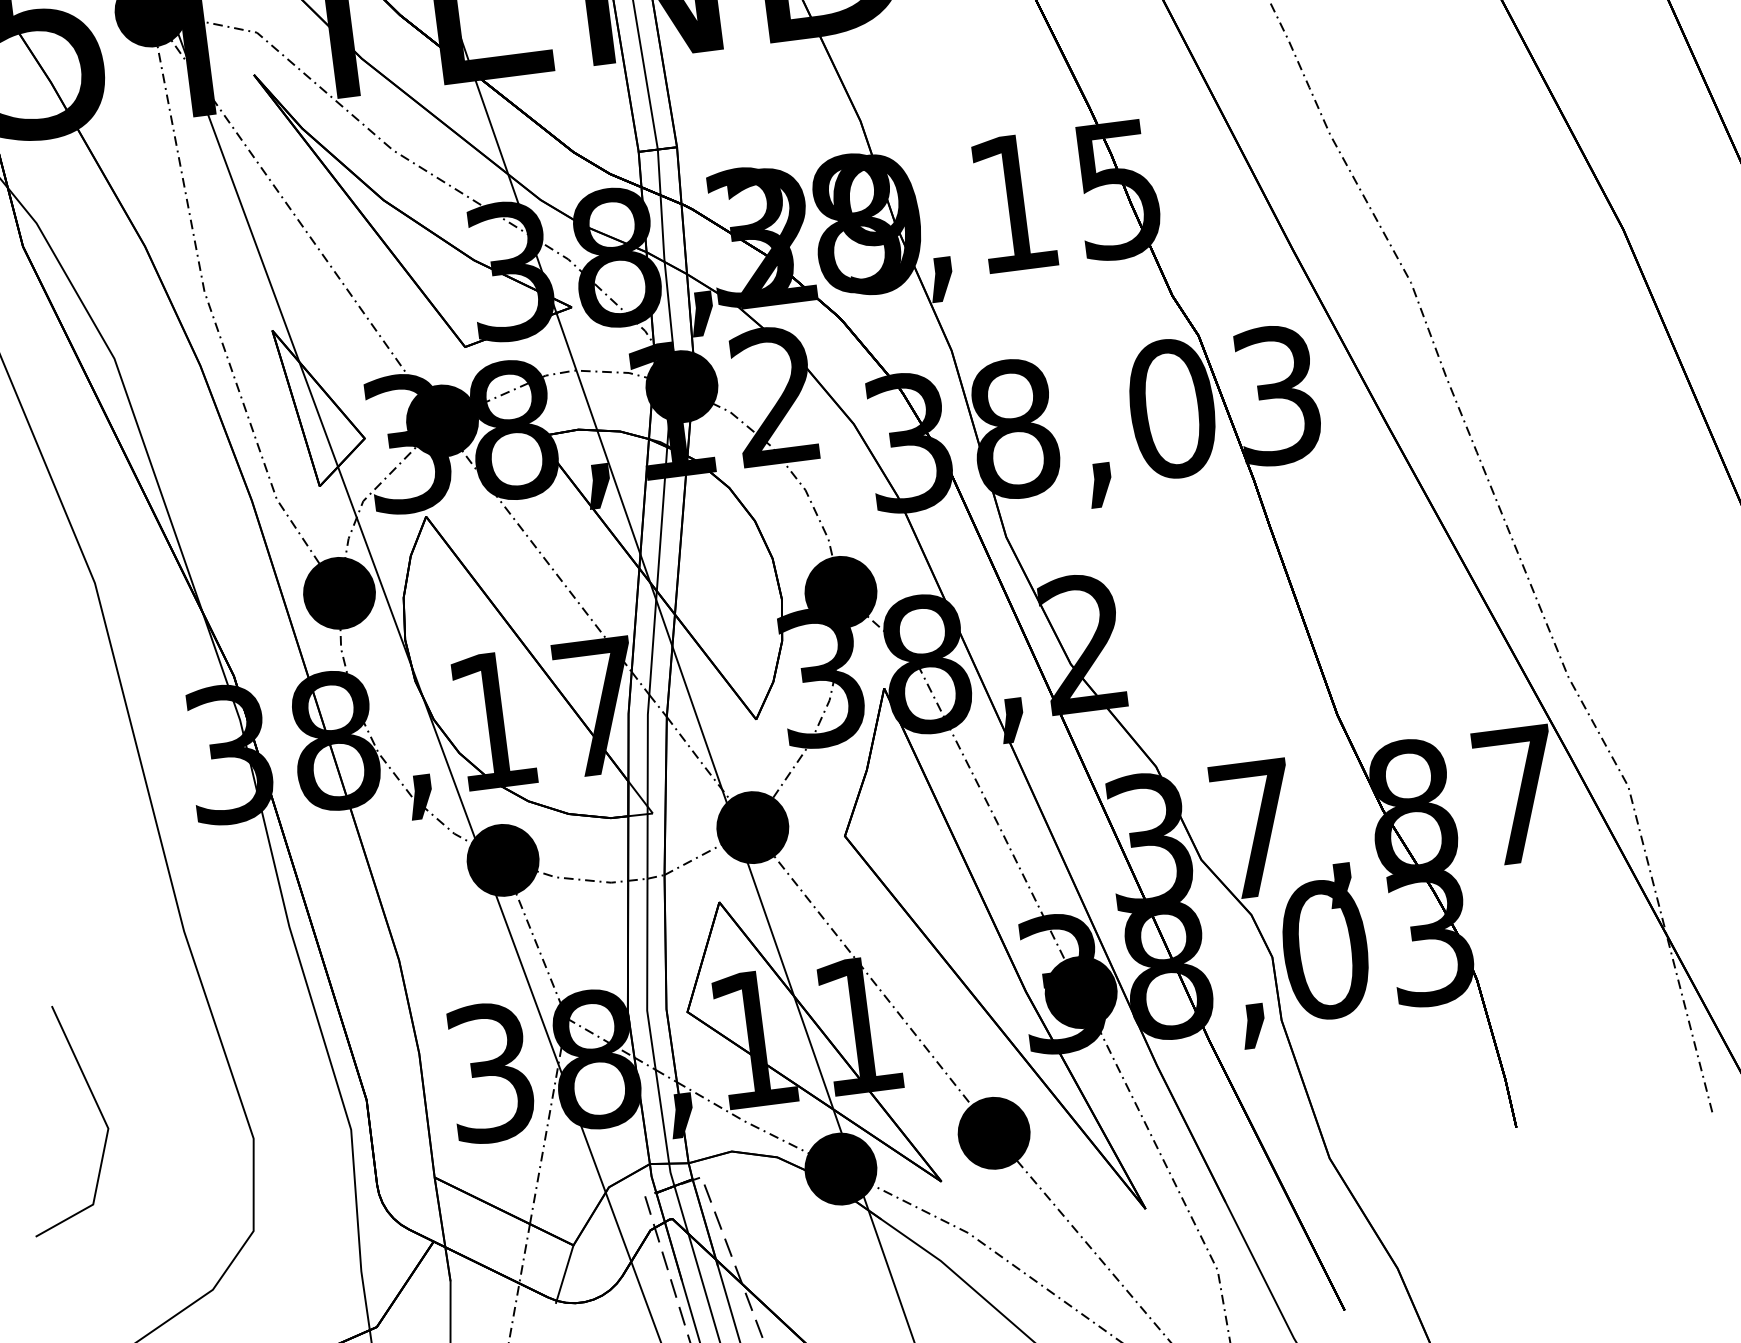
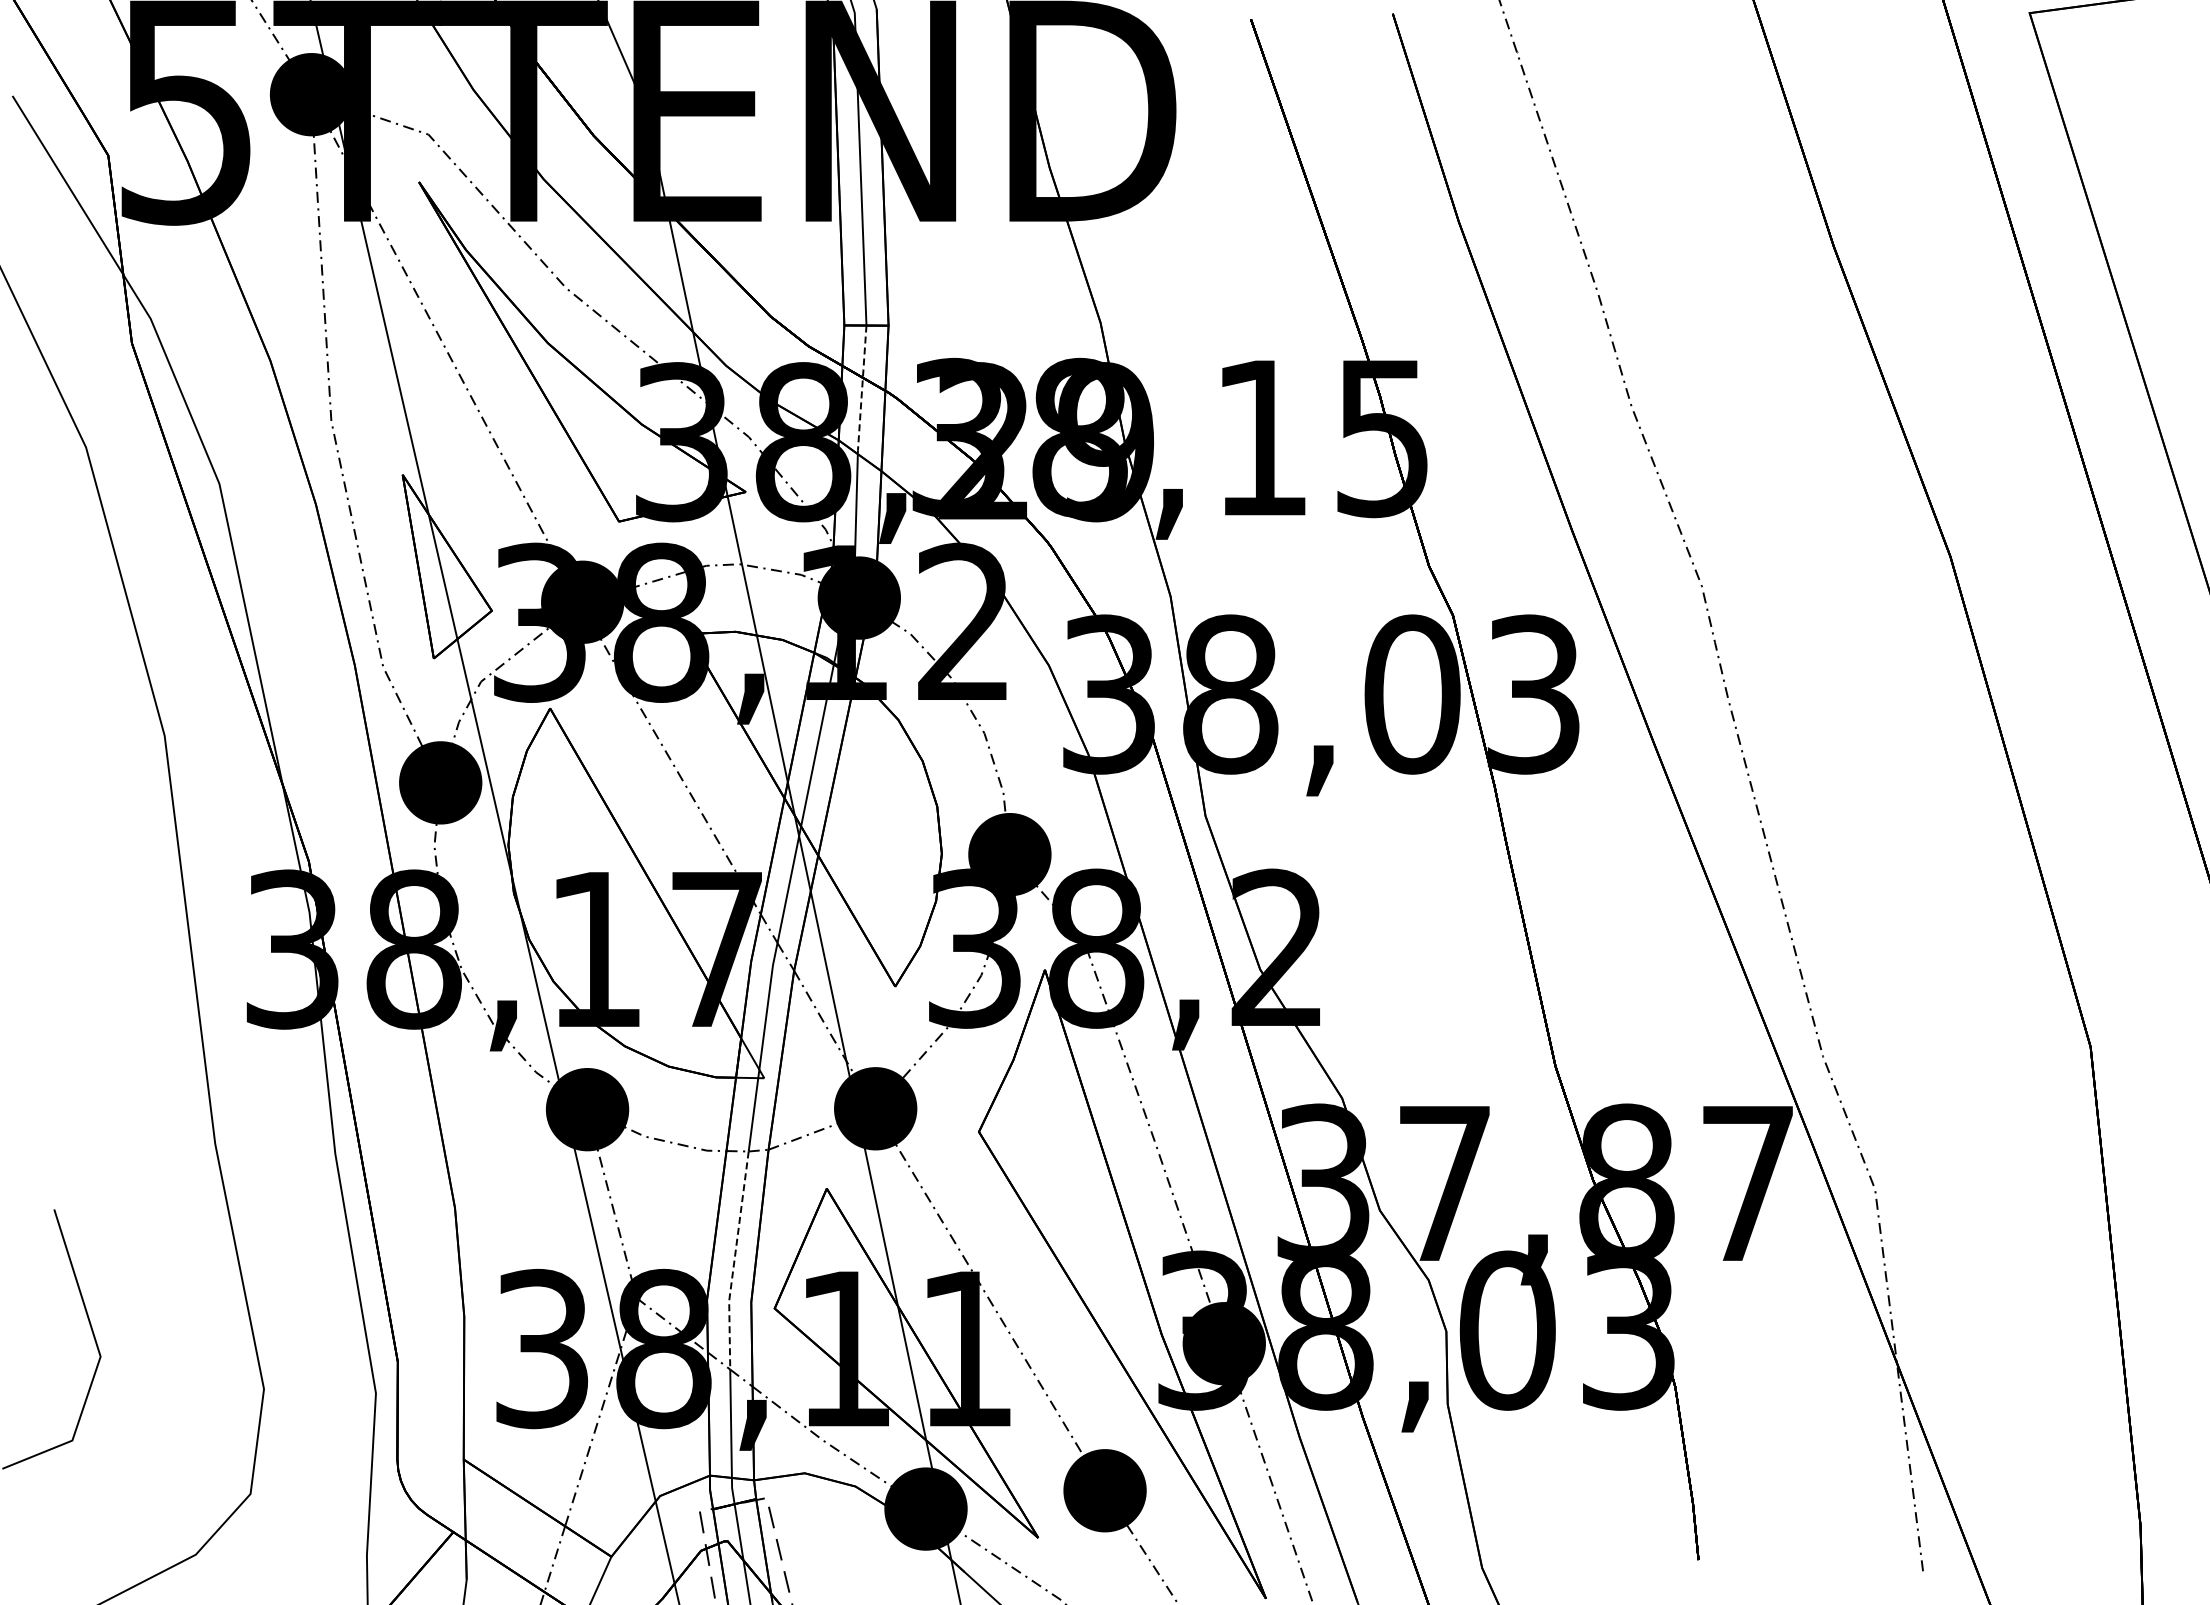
line: (661, 206) -> (862, 390), solid -> dashed
line: (647, 975) -> (734, 1261), solid -> dashed

